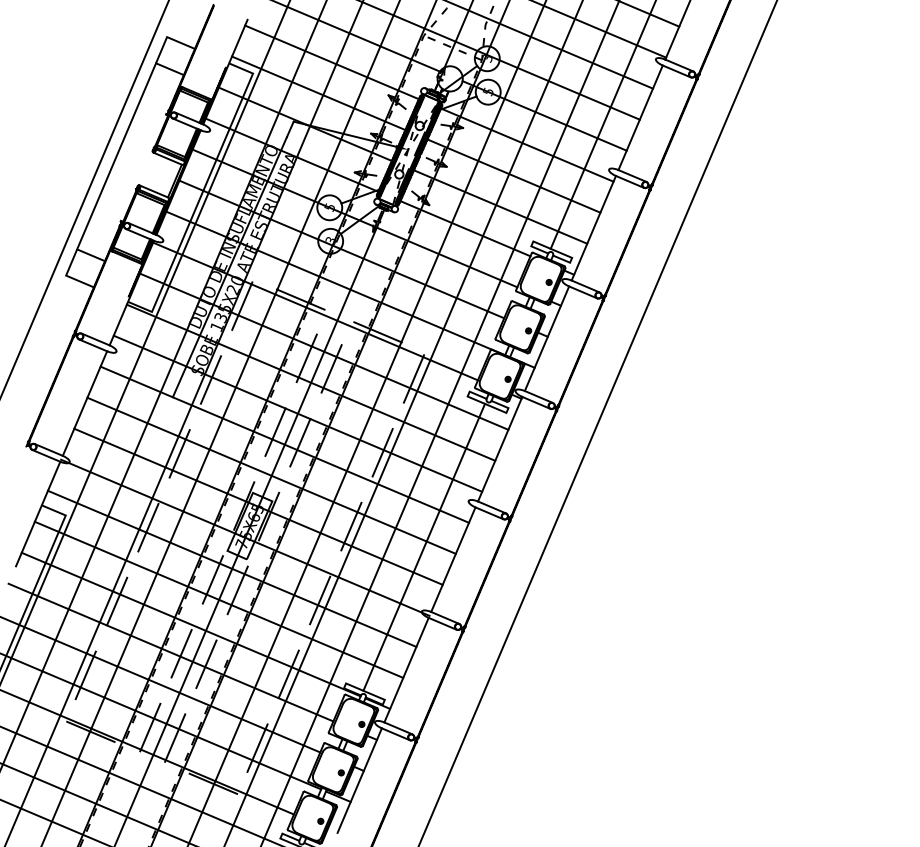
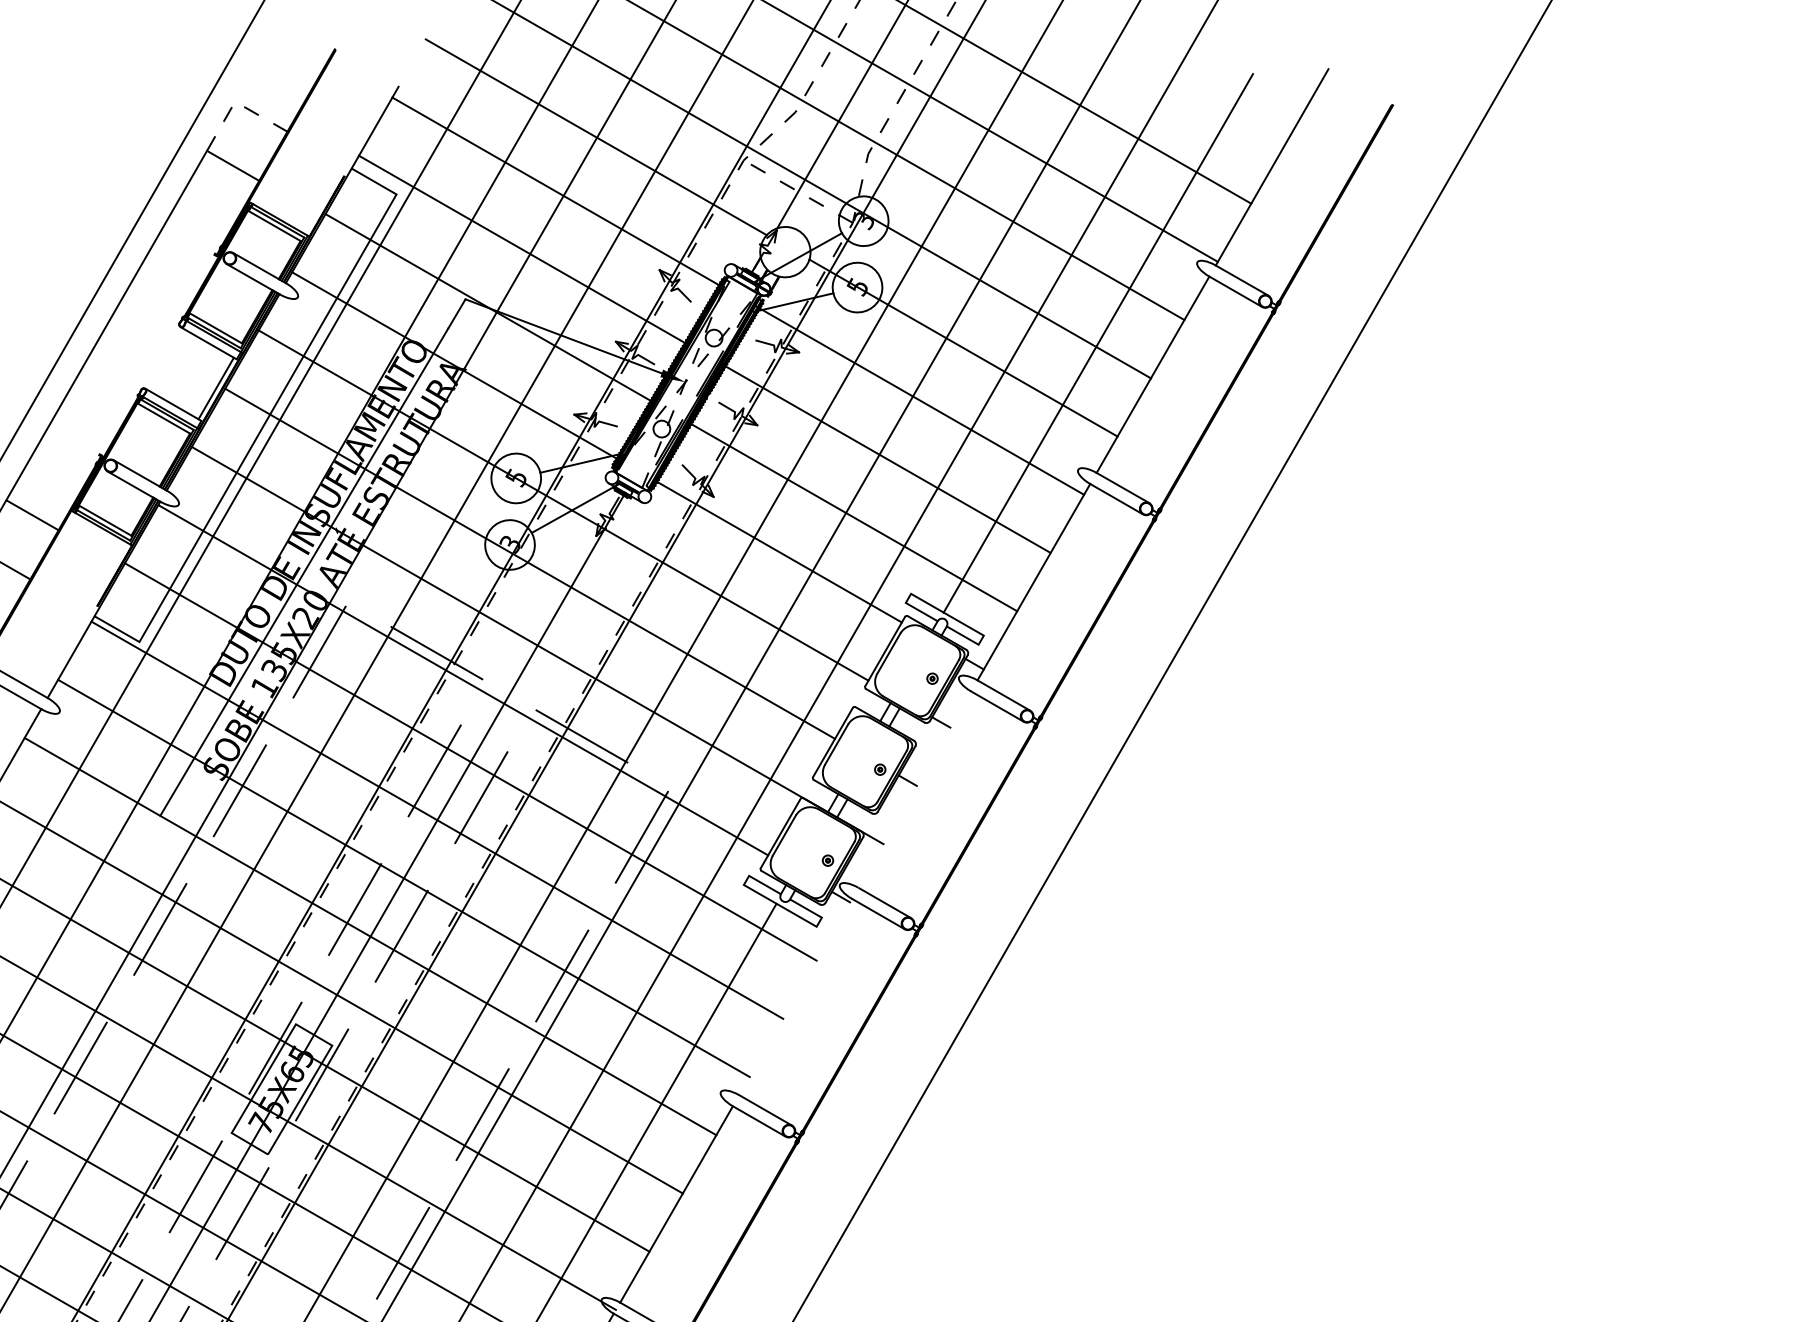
line: (167, 37) -> (235, 102), solid -> dashed
line: (546, 338) -> (913, 789), removed
line: (500, 448) -> (796, 995), removed

